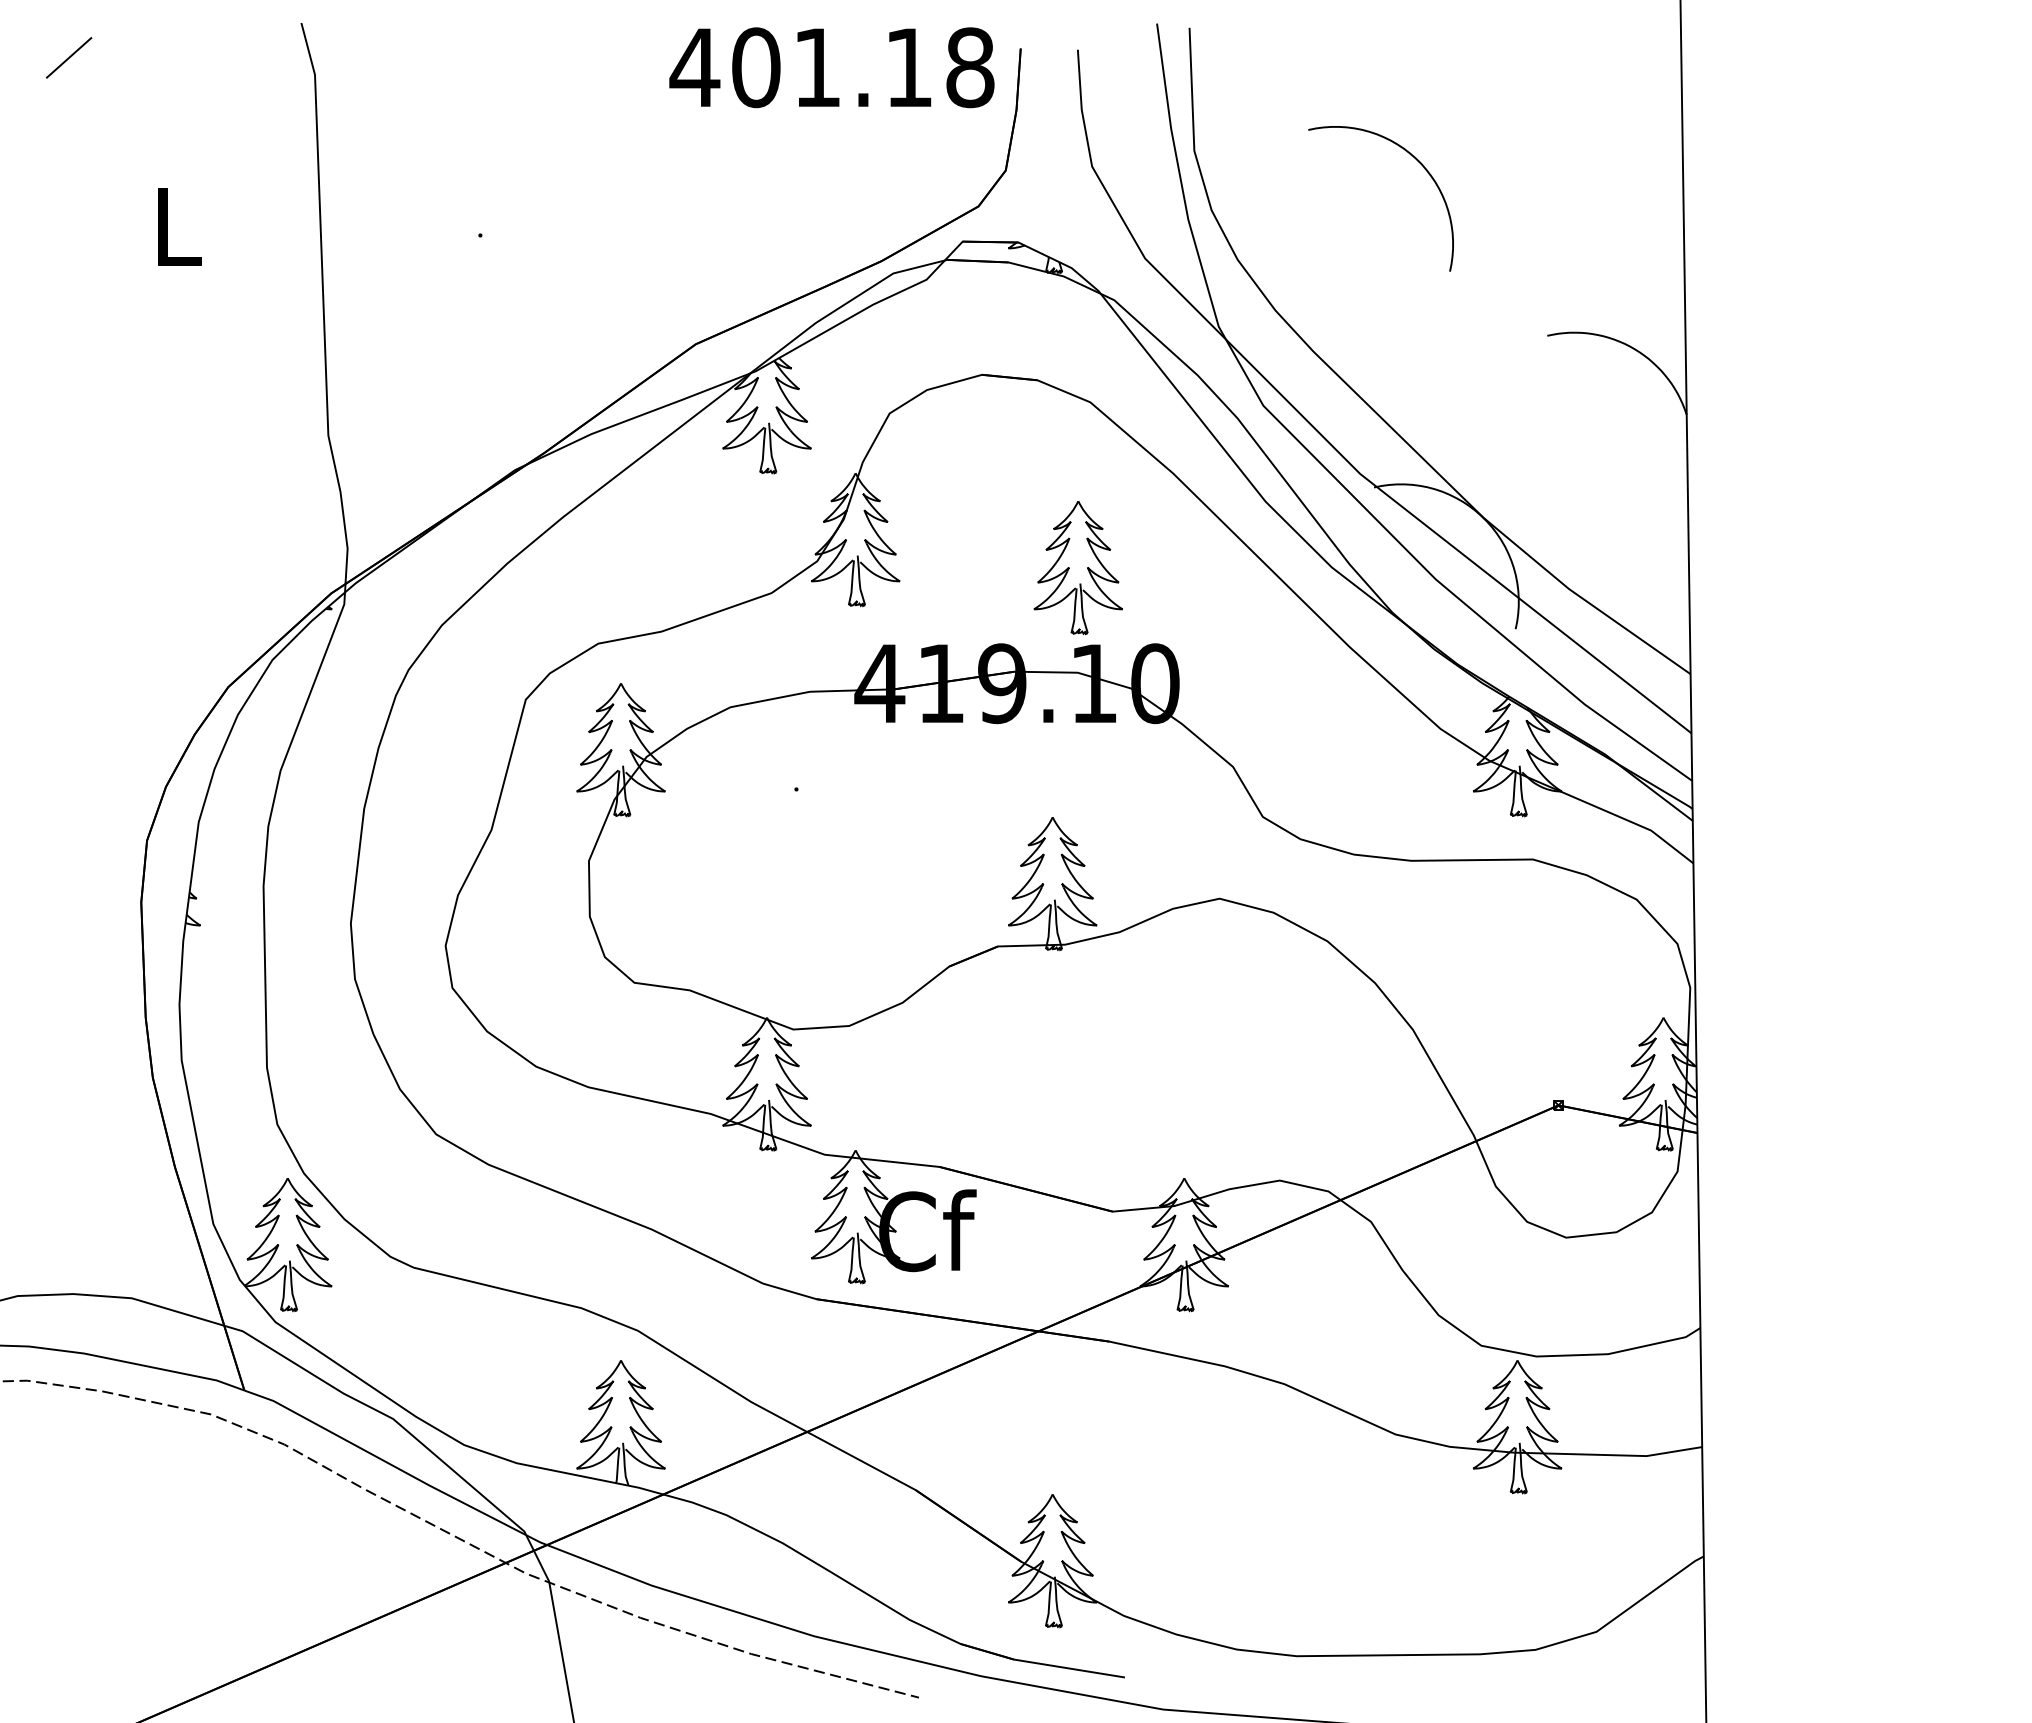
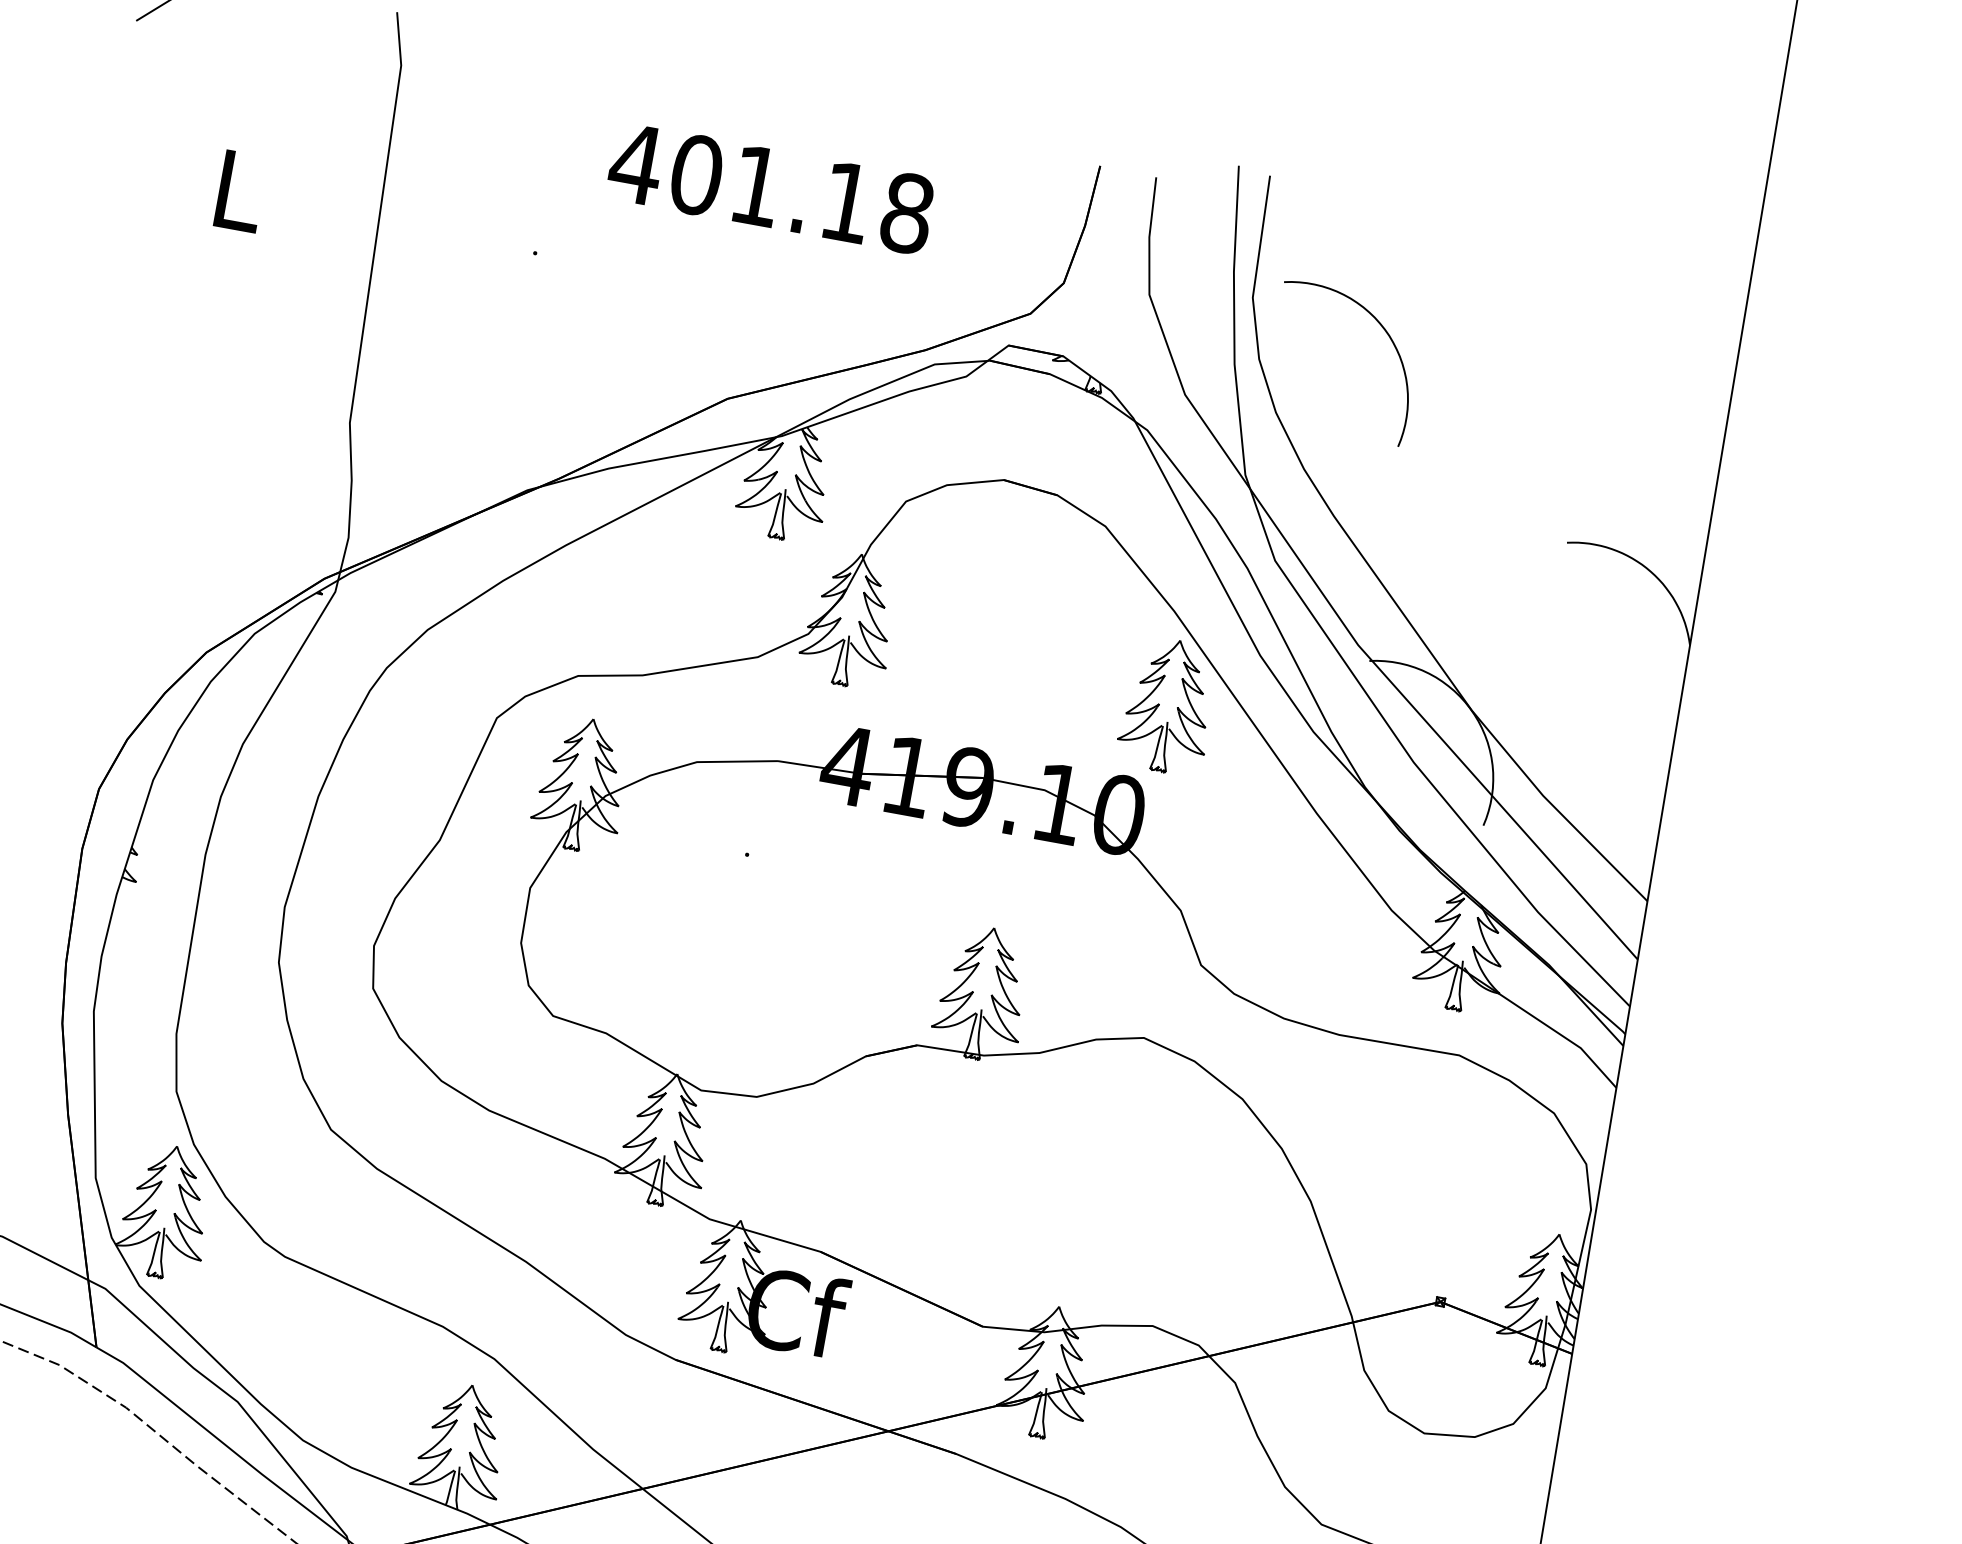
text: (831, 67) -> (770, 188), moved
curve: (1417, 161) -> (1385, 332), moved
part: (1077, 568) -> (1167, 706), moved

